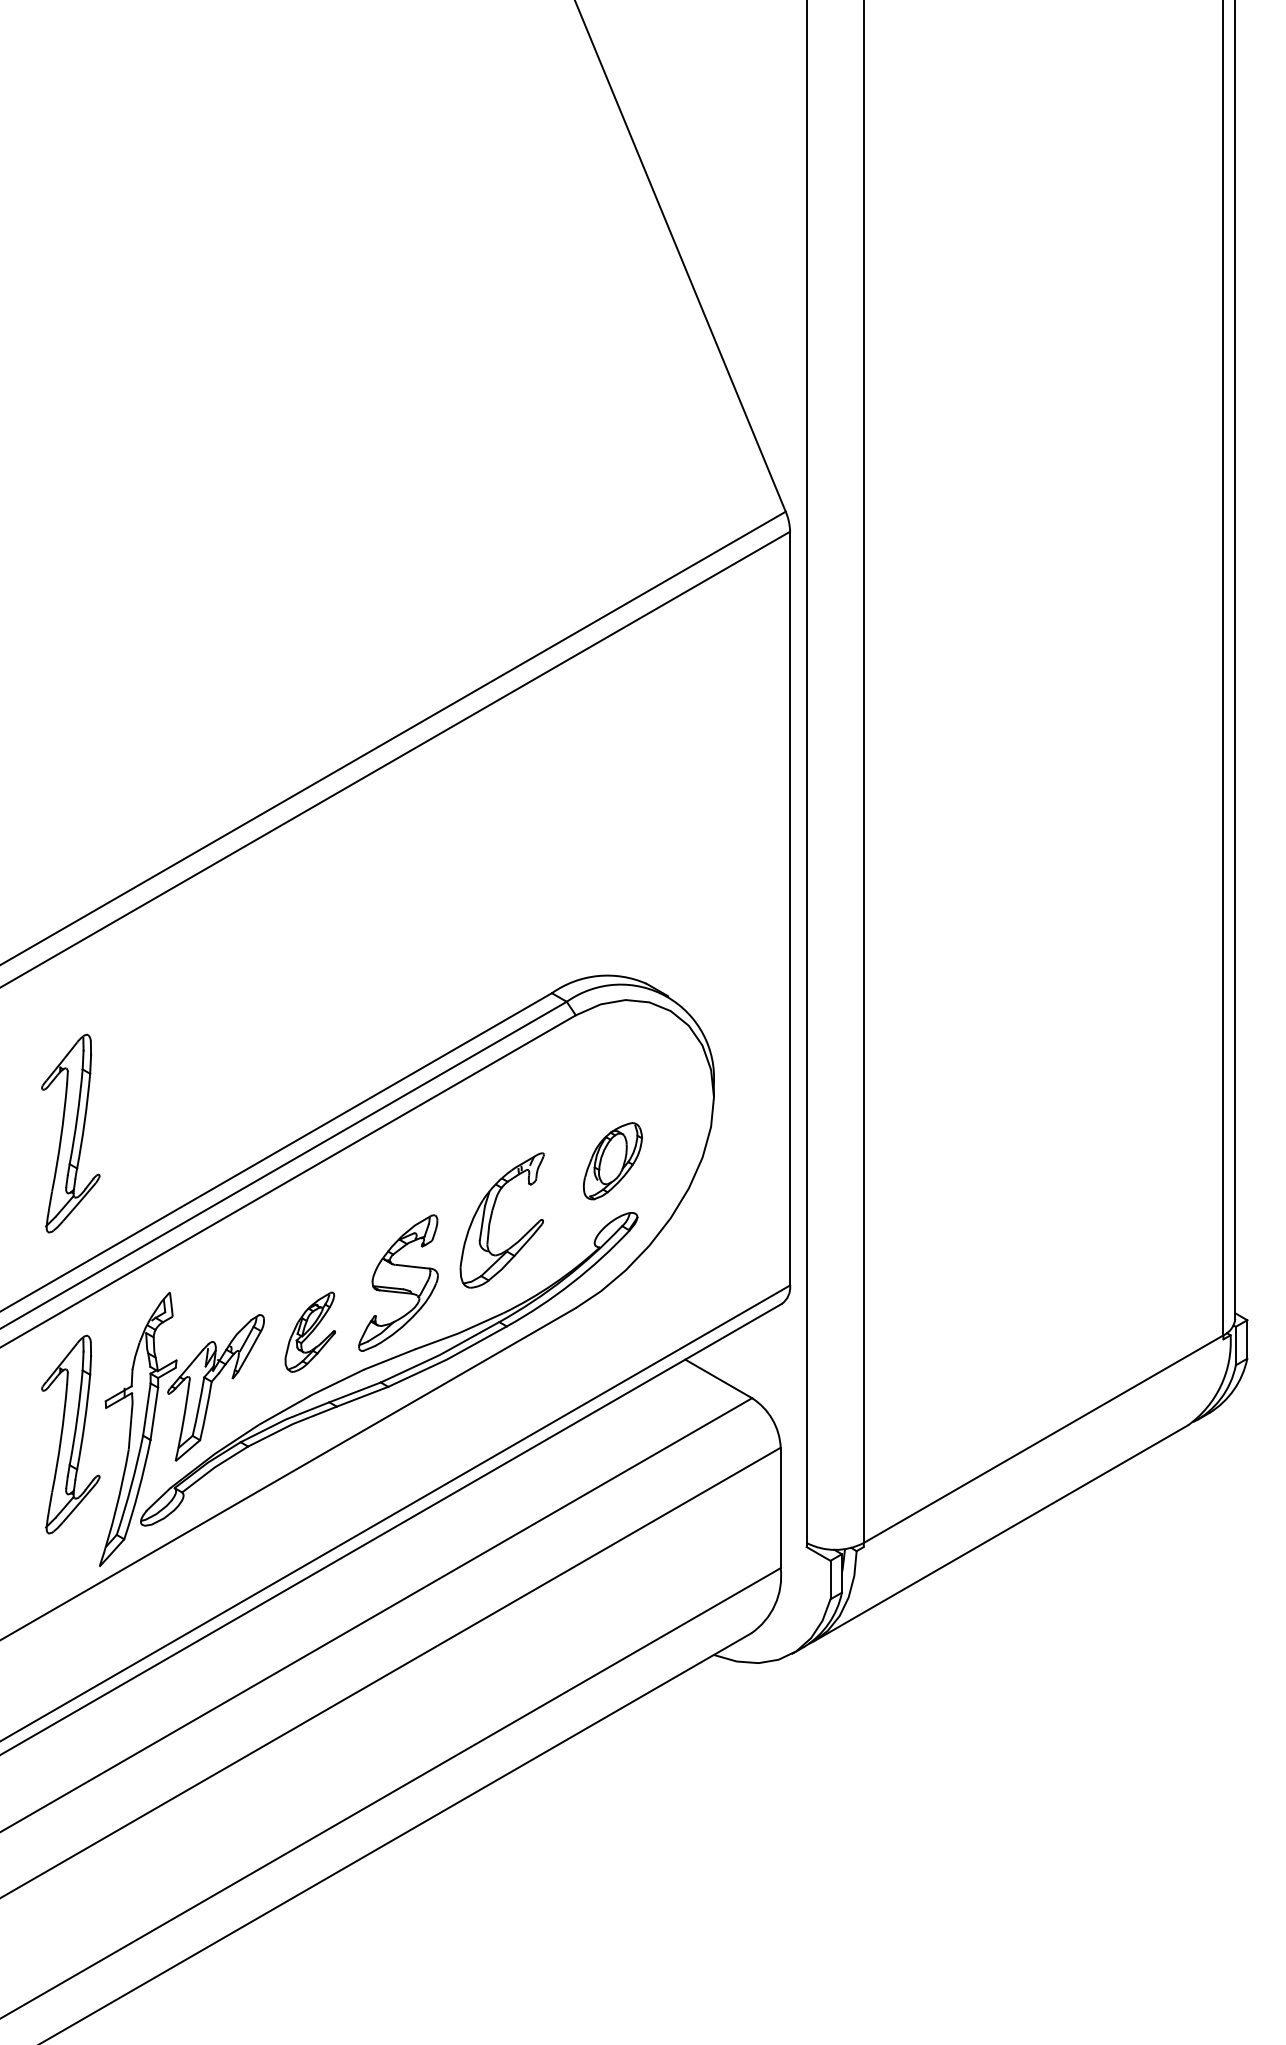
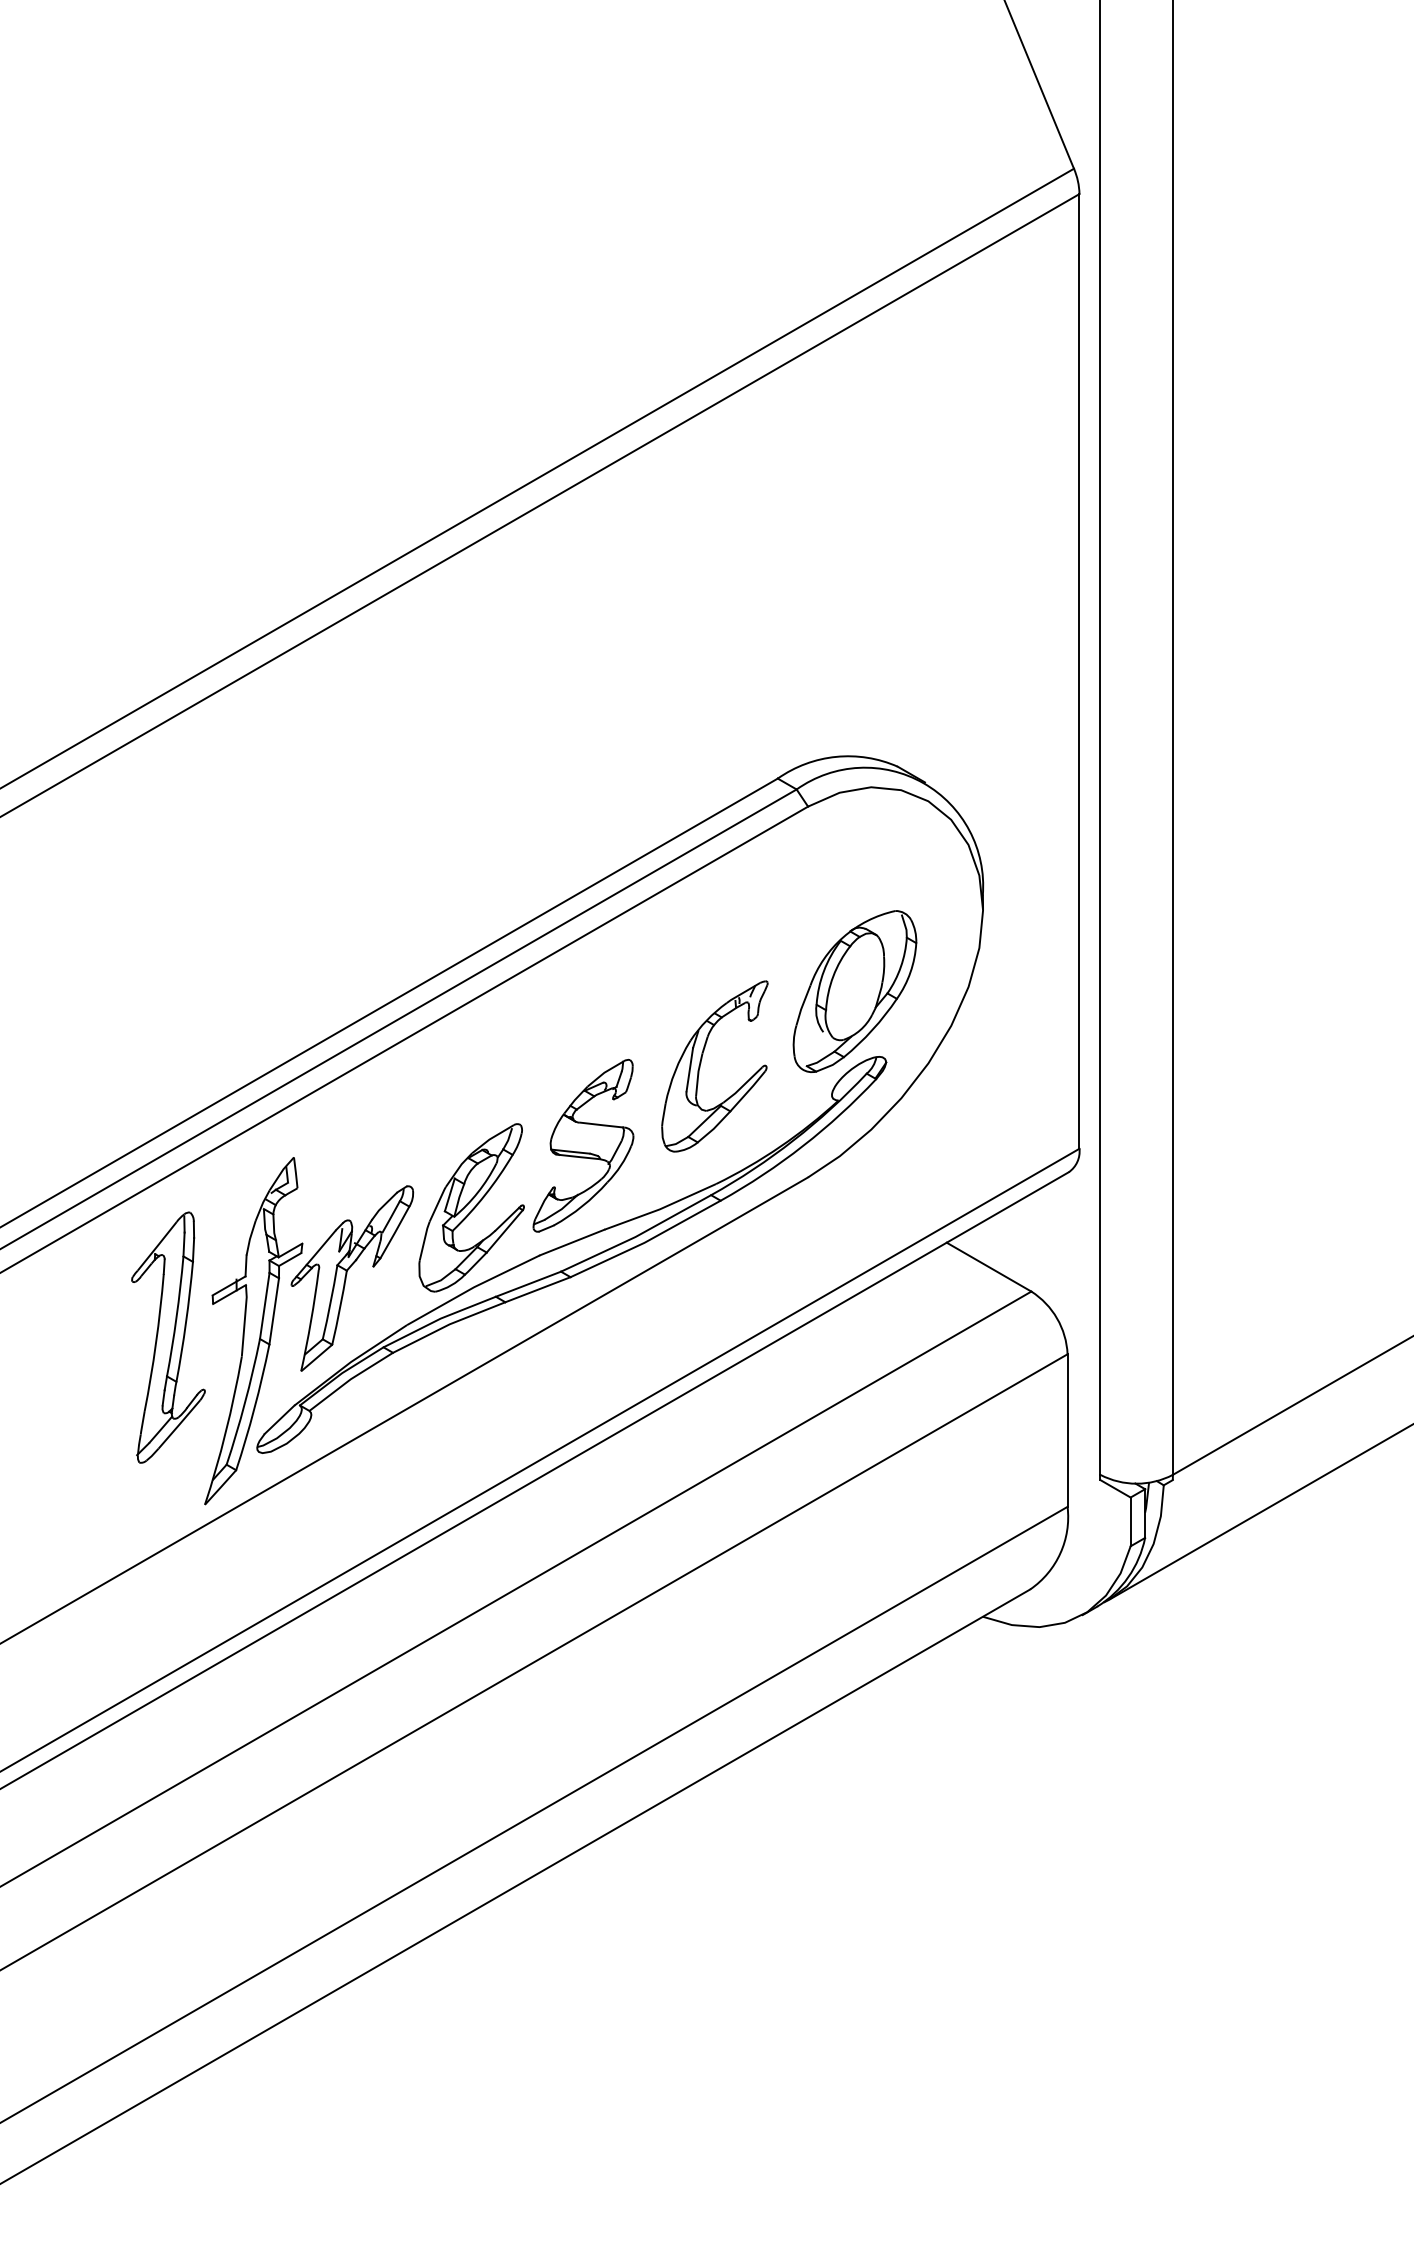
part: (70, 1133) -> (168, 956), removed
part: (612, 1160) -> (854, 990), size x1.67
part: (310, 1332) -> (472, 1208), size x1.67

